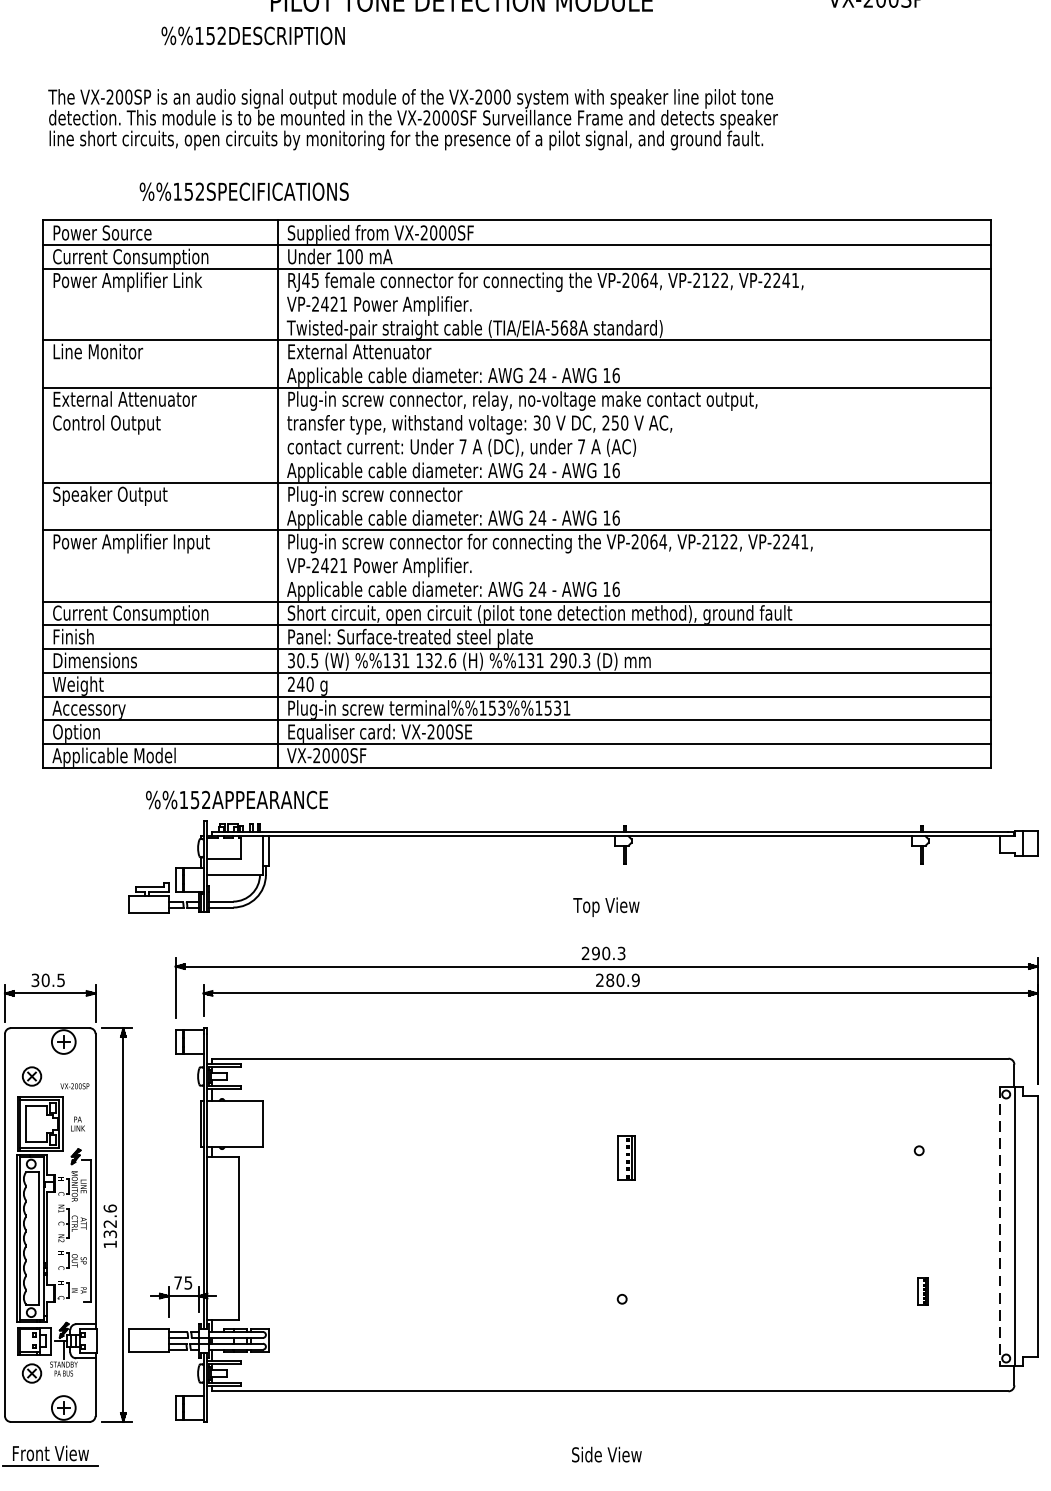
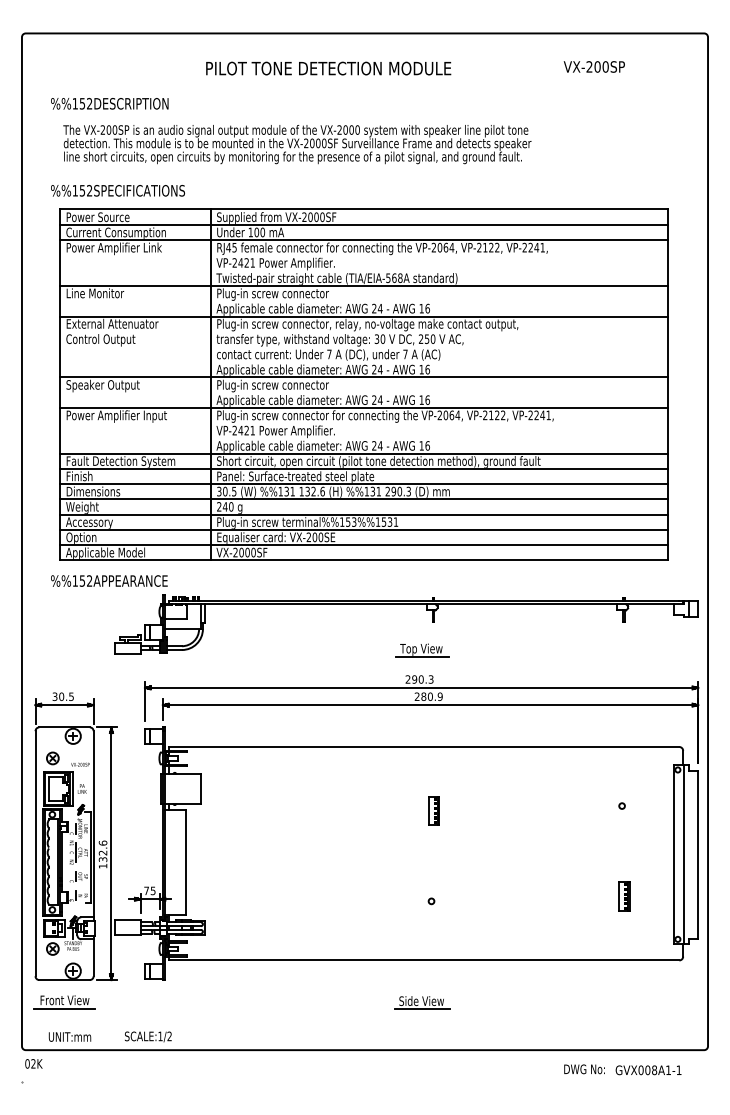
text: (252, 35) -> (109, 103), moved
text: (243, 191) -> (117, 190), moved
text: (375, 353) -> (273, 294), External Attenuator -> Plug-in screw connector
text: (137, 613) -> (120, 461), Current Consumption -> Fault Detection System
text: (237, 799) -> (109, 580), moved
line: (608, 917) -> (422, 656), added
line: (999, 1226) -> (673, 854), dashed -> solid
part: (922, 1291) -> (624, 896), size x1.67
line: (608, 1467) -> (422, 1009), added

